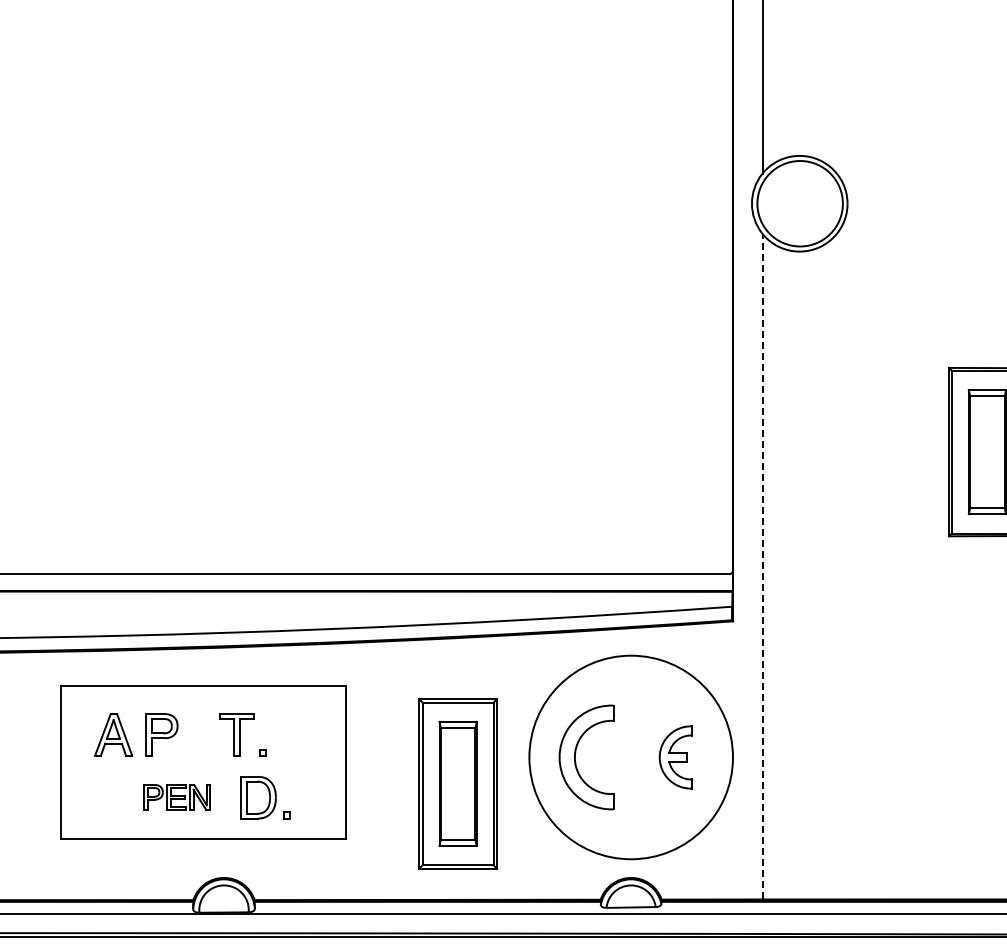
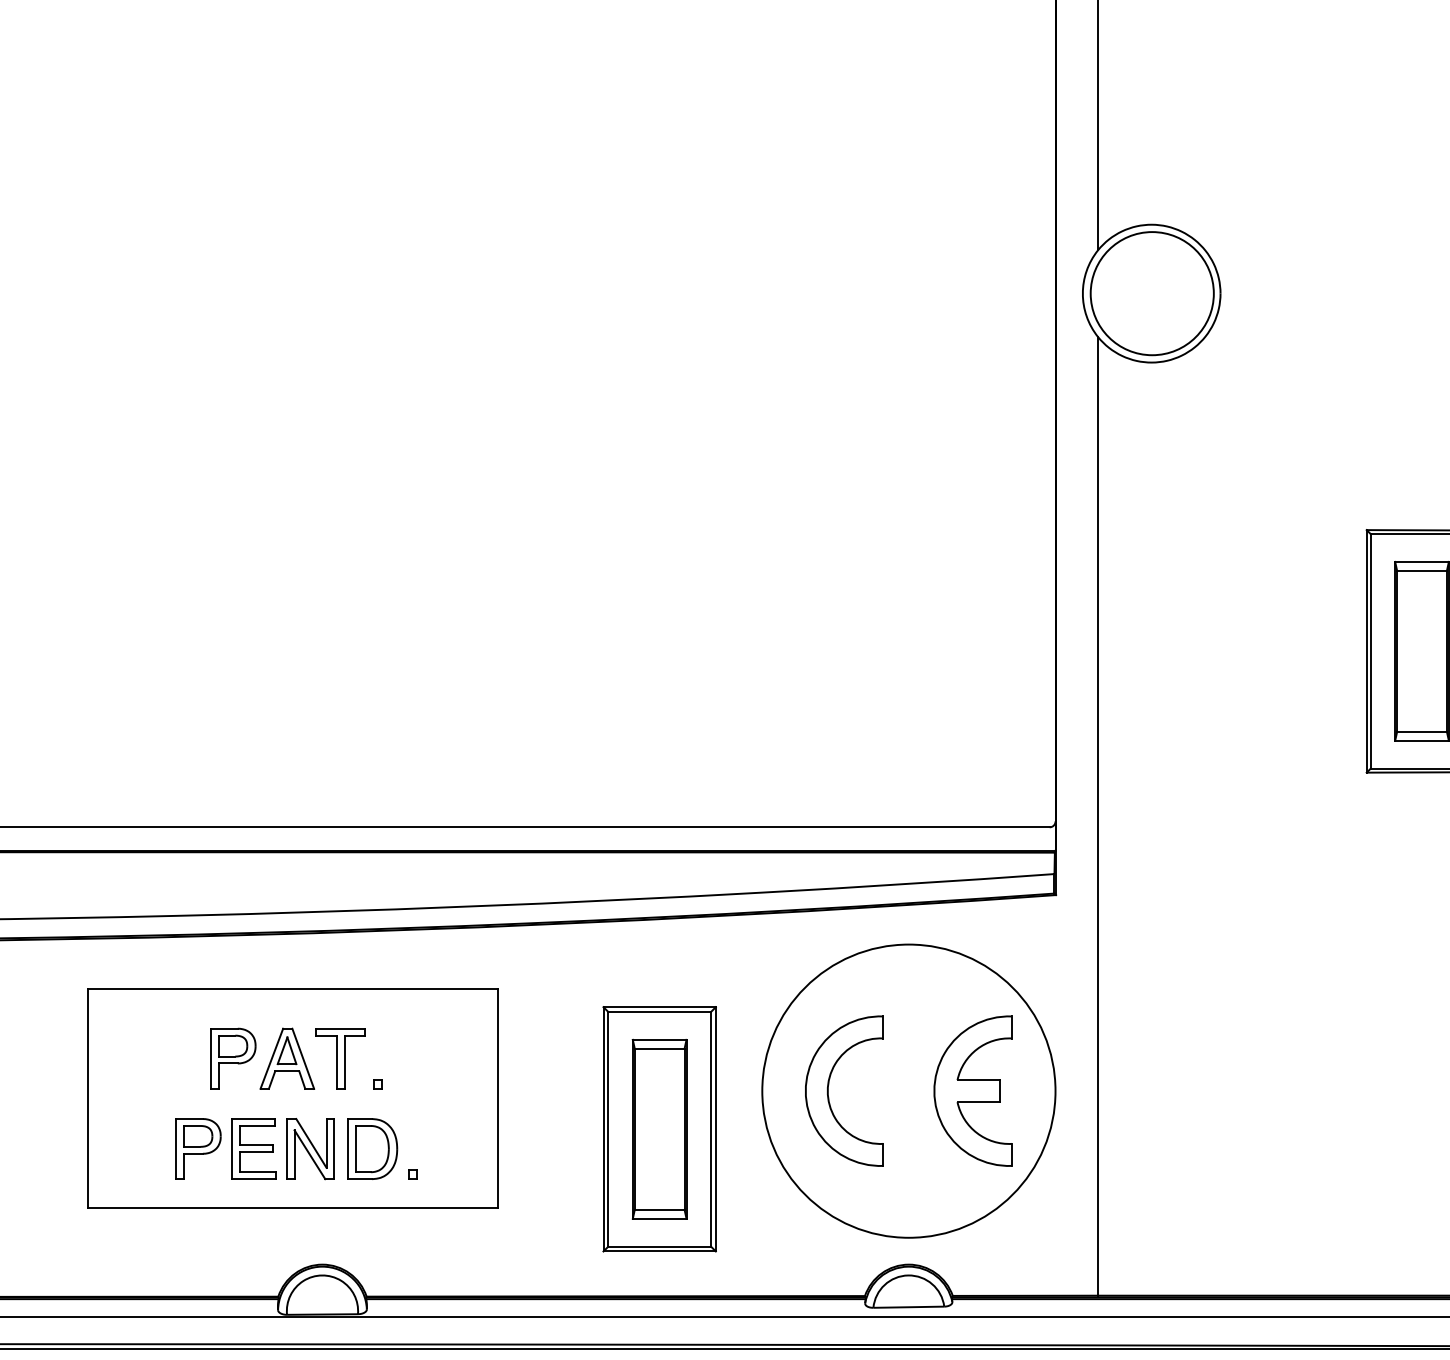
line: (762, 566) -> (1098, 816), dashed -> solid
part: (113, 734) -> (287, 1058), moved
part: (675, 757) -> (972, 1091), size x1.67
part: (176, 797) -> (254, 1148), size x1.67

